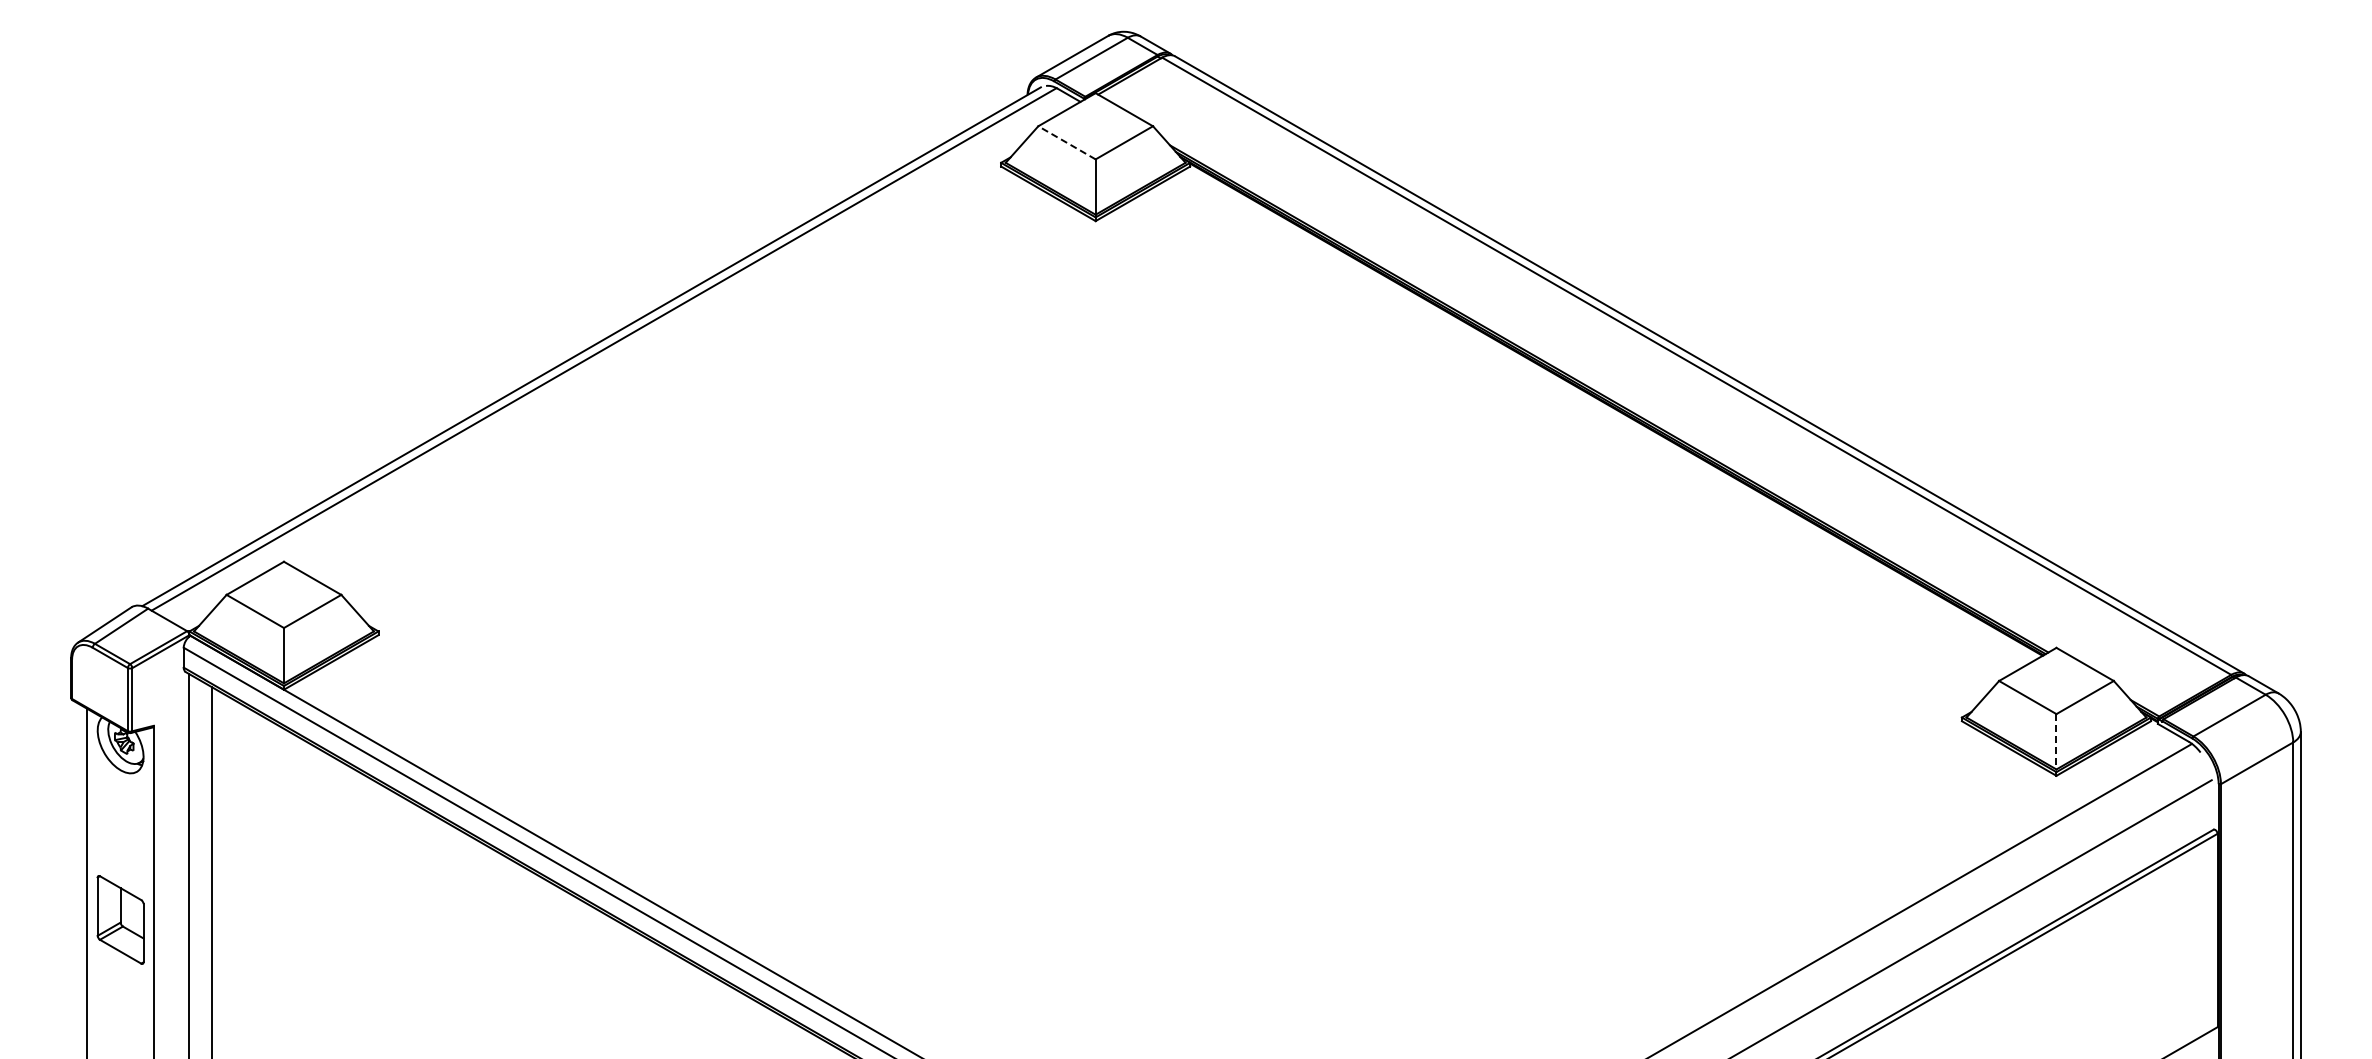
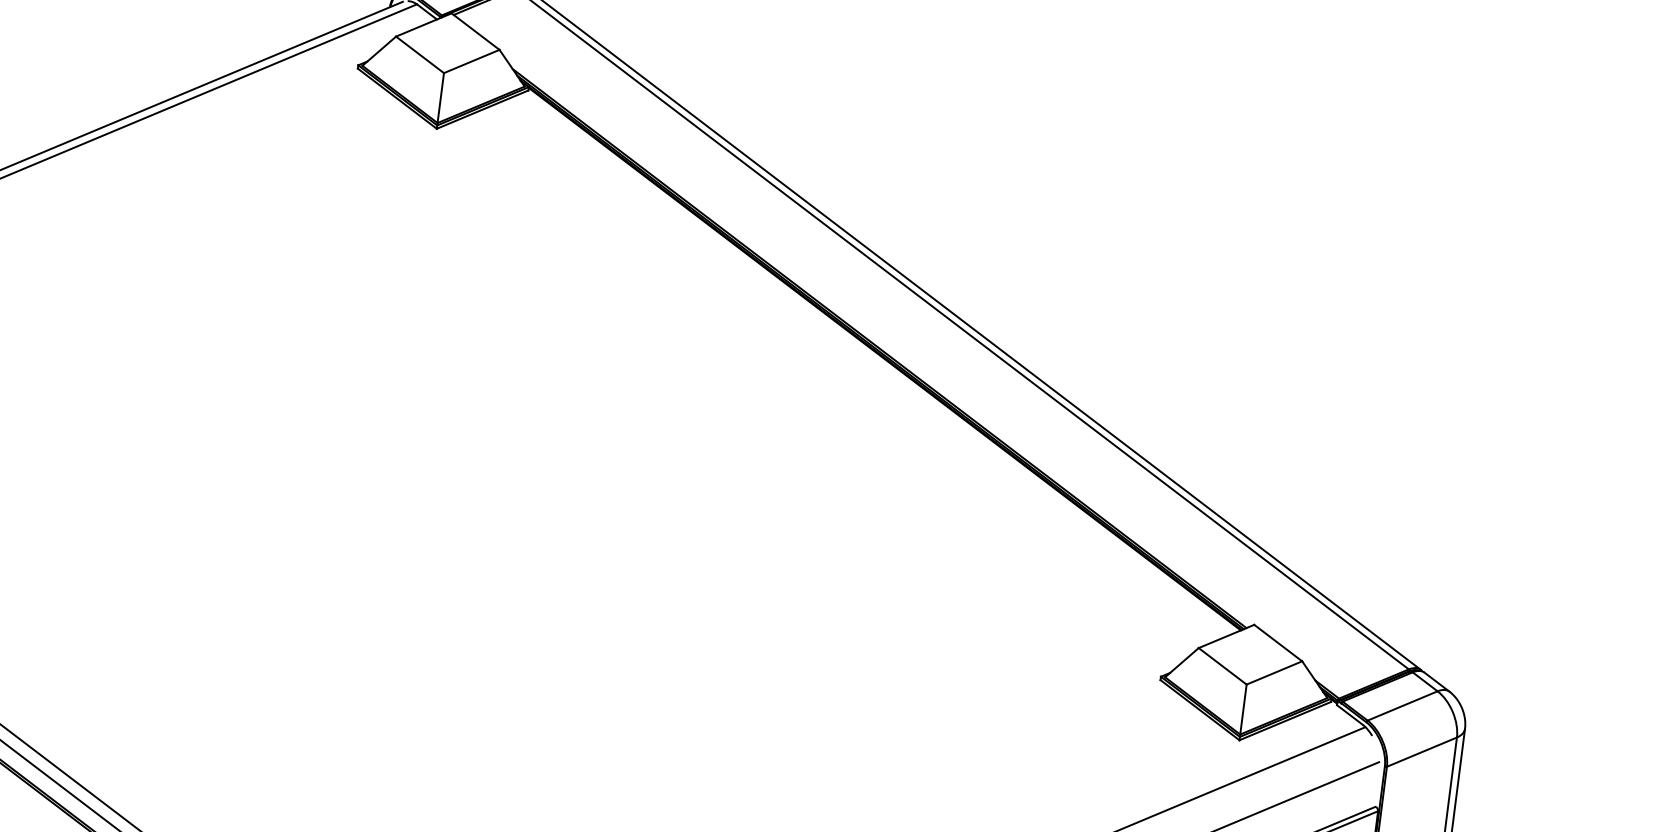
line: (1066, 142) -> (419, 54), dashed -> solid
line: (2056, 741) -> (1243, 709), dashed -> solid

